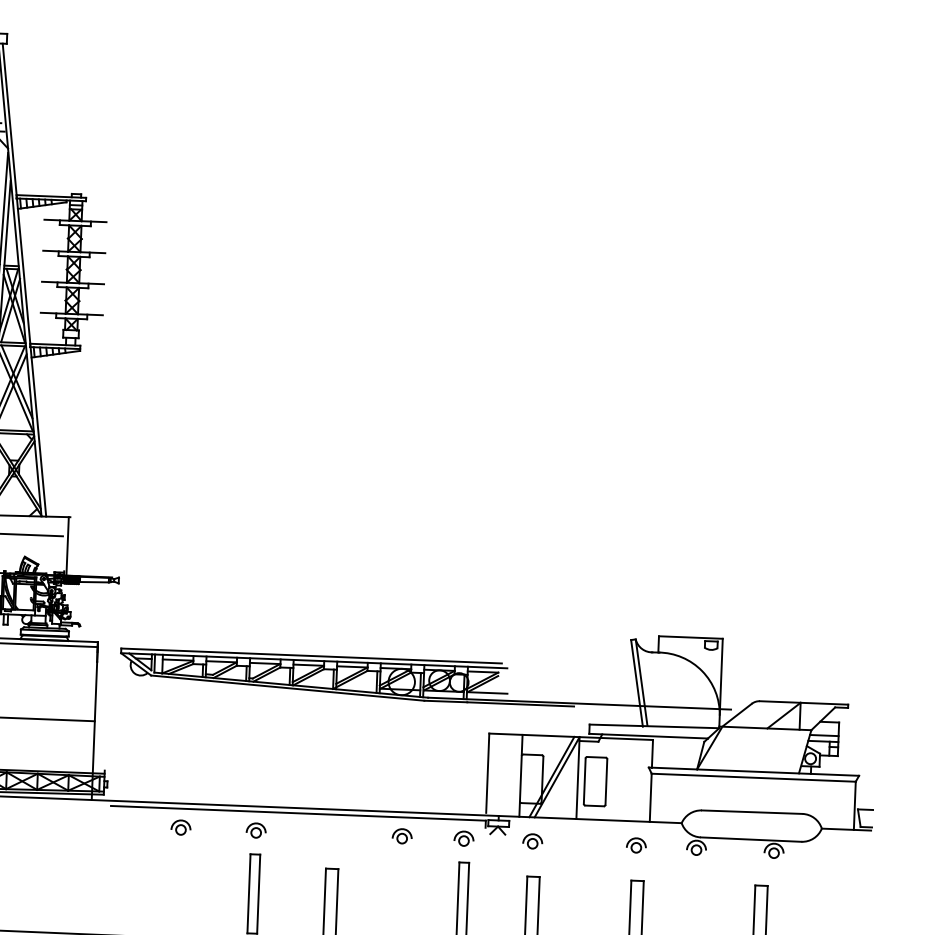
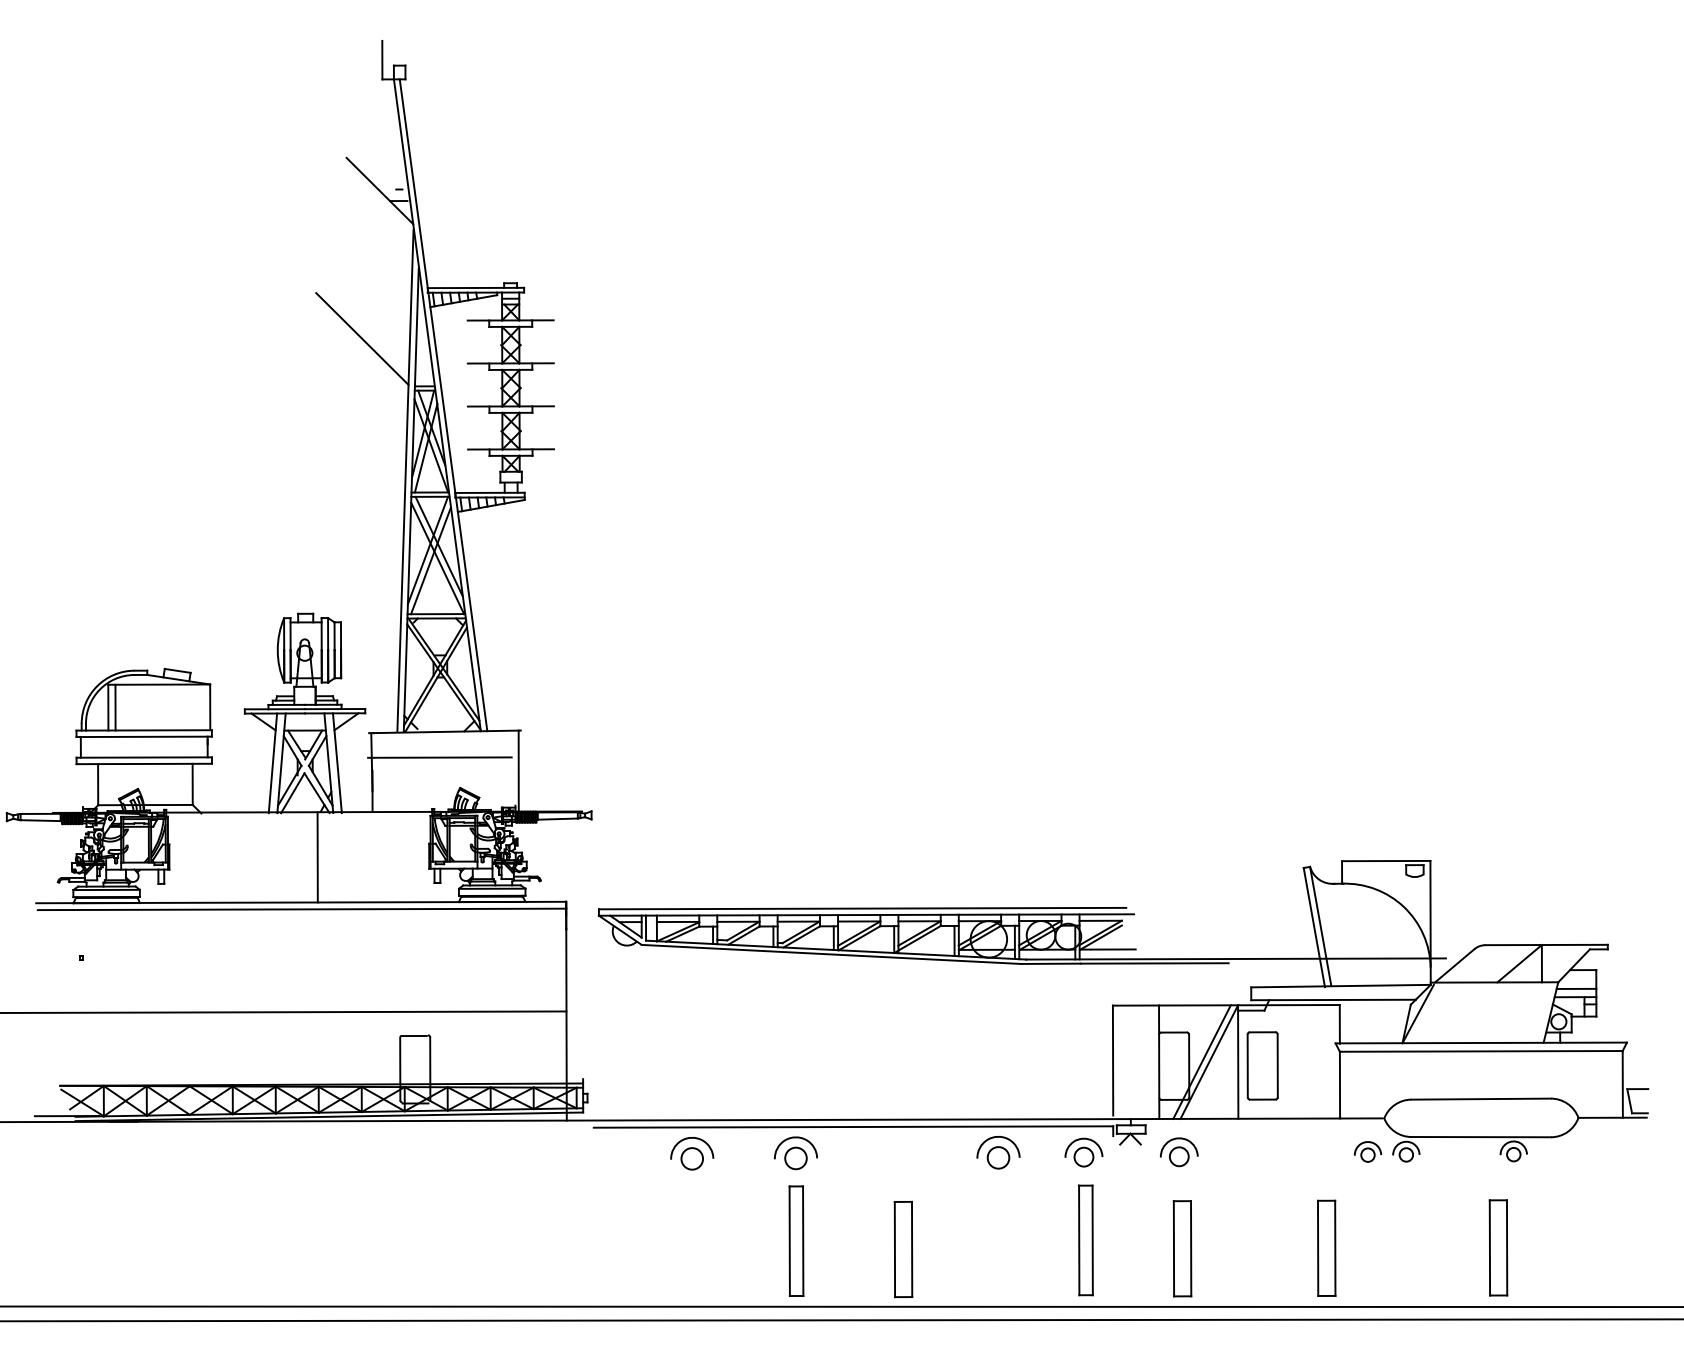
part: (180, 827) -> (691, 1153), size x1.6
part: (256, 830) -> (796, 1153), size x1.6
part: (402, 836) -> (998, 1152), size x1.6
part: (464, 838) -> (1084, 1152), size x1.4
part: (532, 841) -> (1179, 1152), size x1.4
part: (636, 845) -> (1367, 1151), moved

